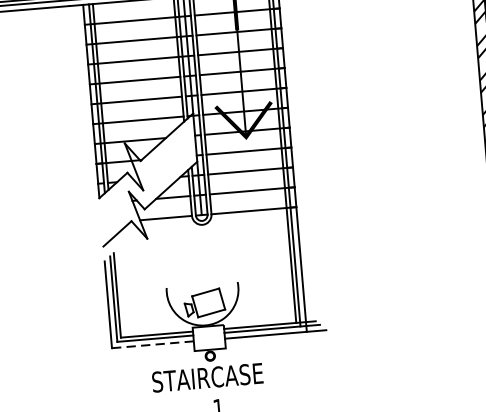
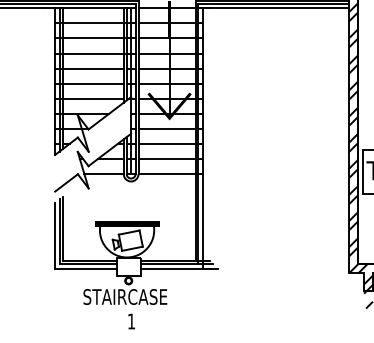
fill: (201, 280) -> (126, 223), added
line: (151, 344) -> (85, 268), dashed -> solid

